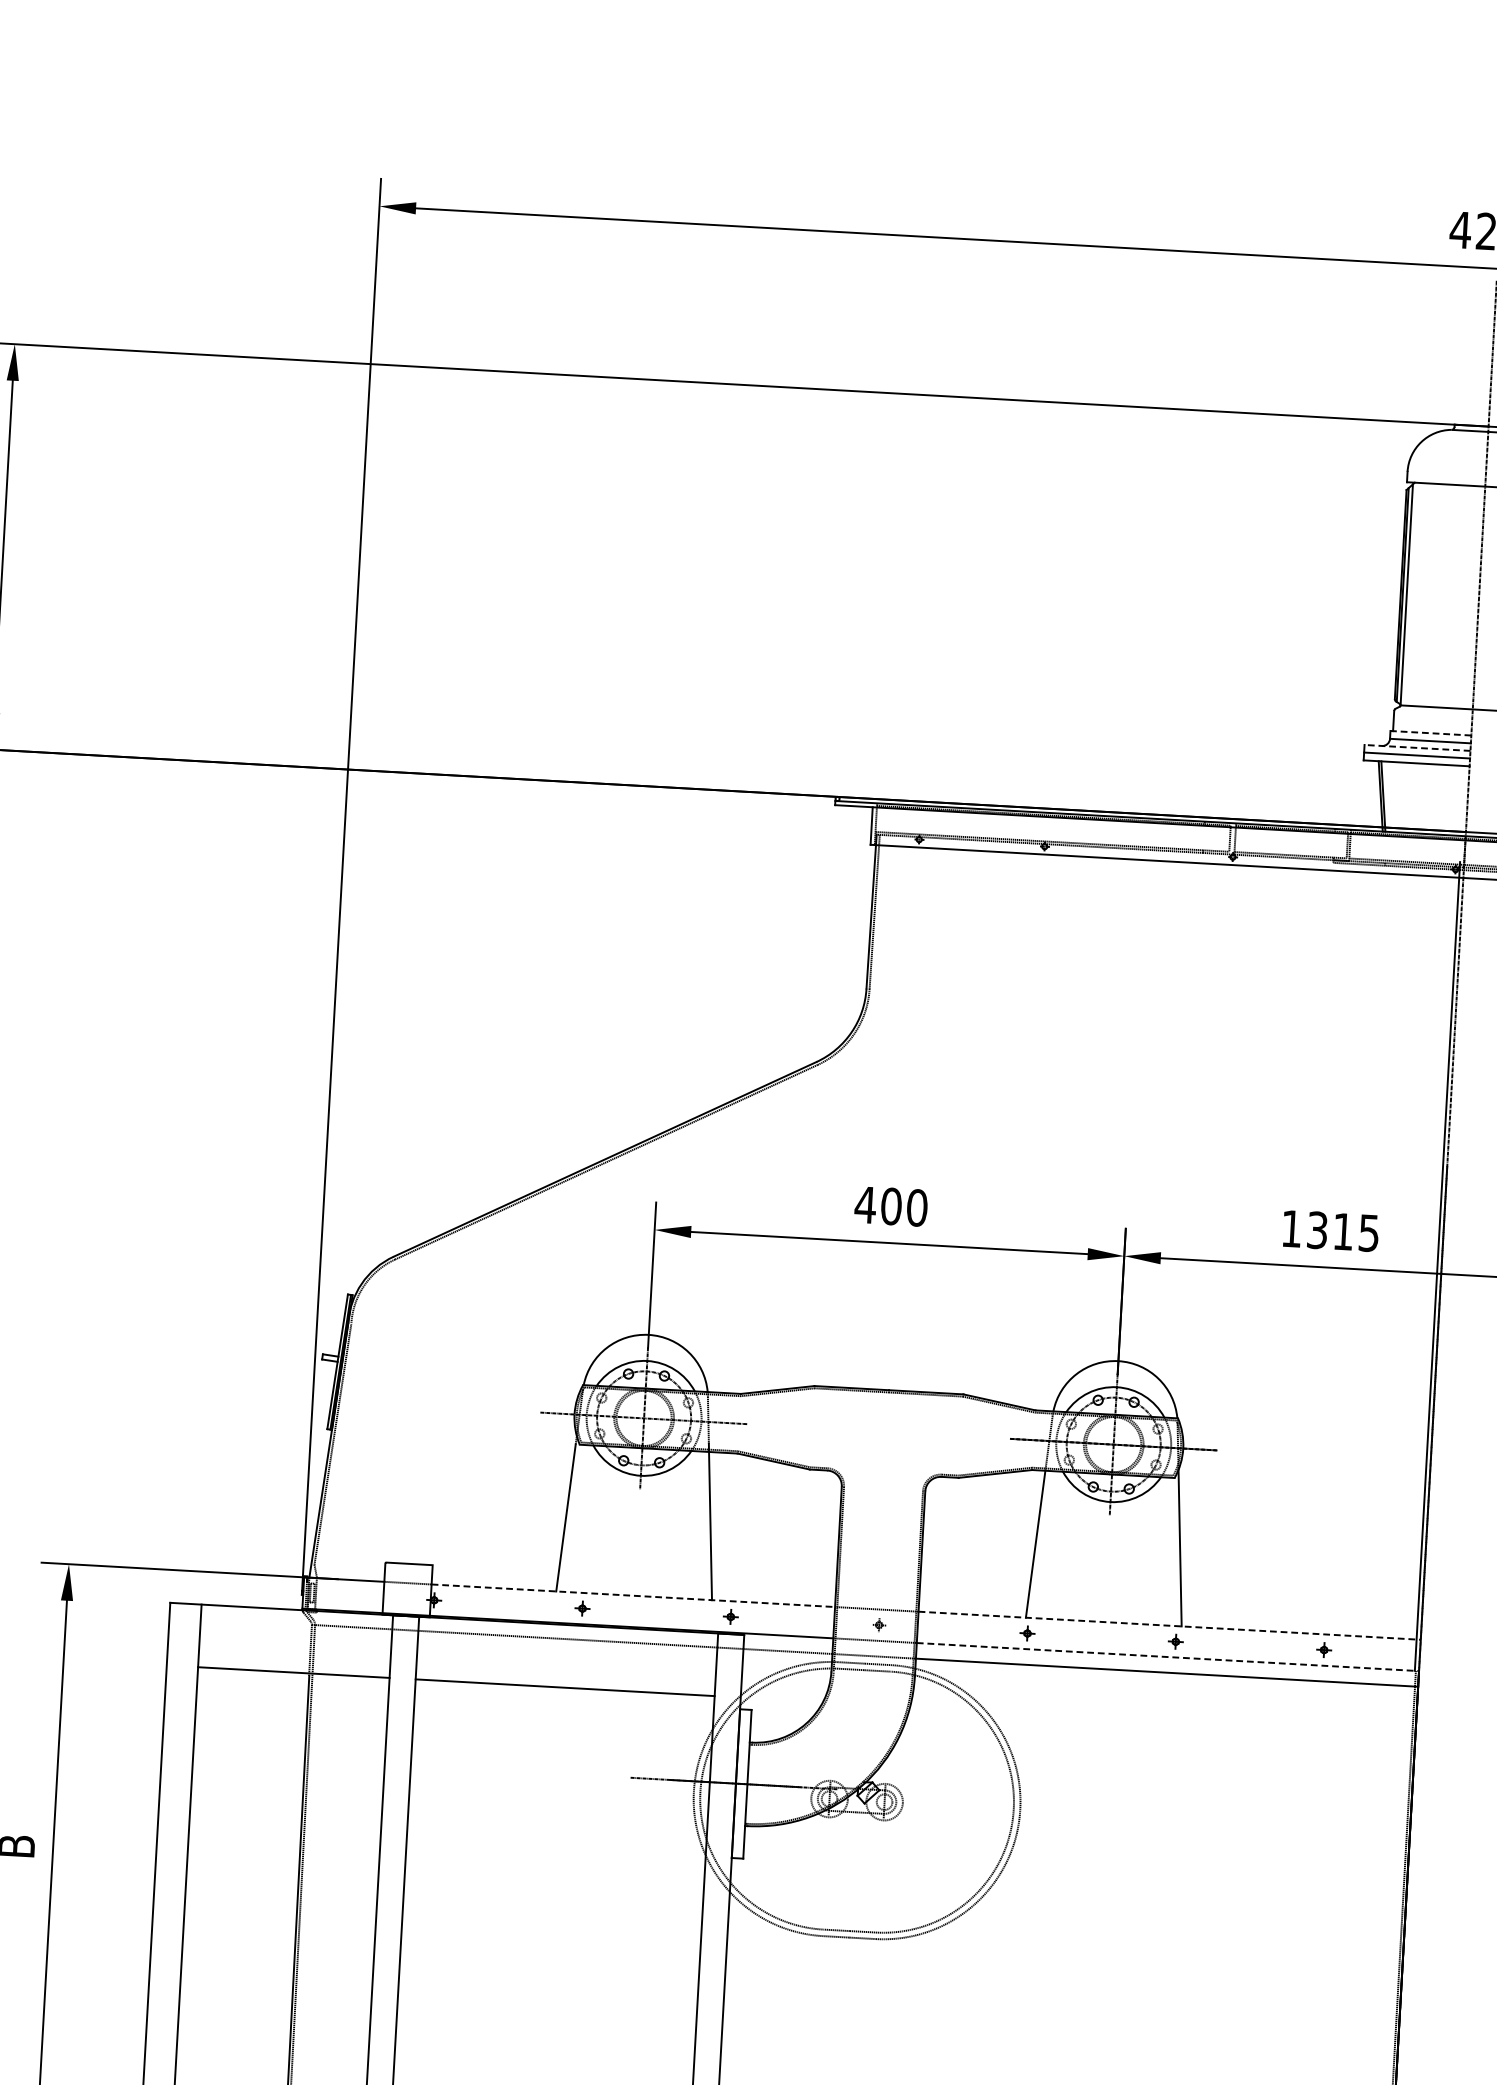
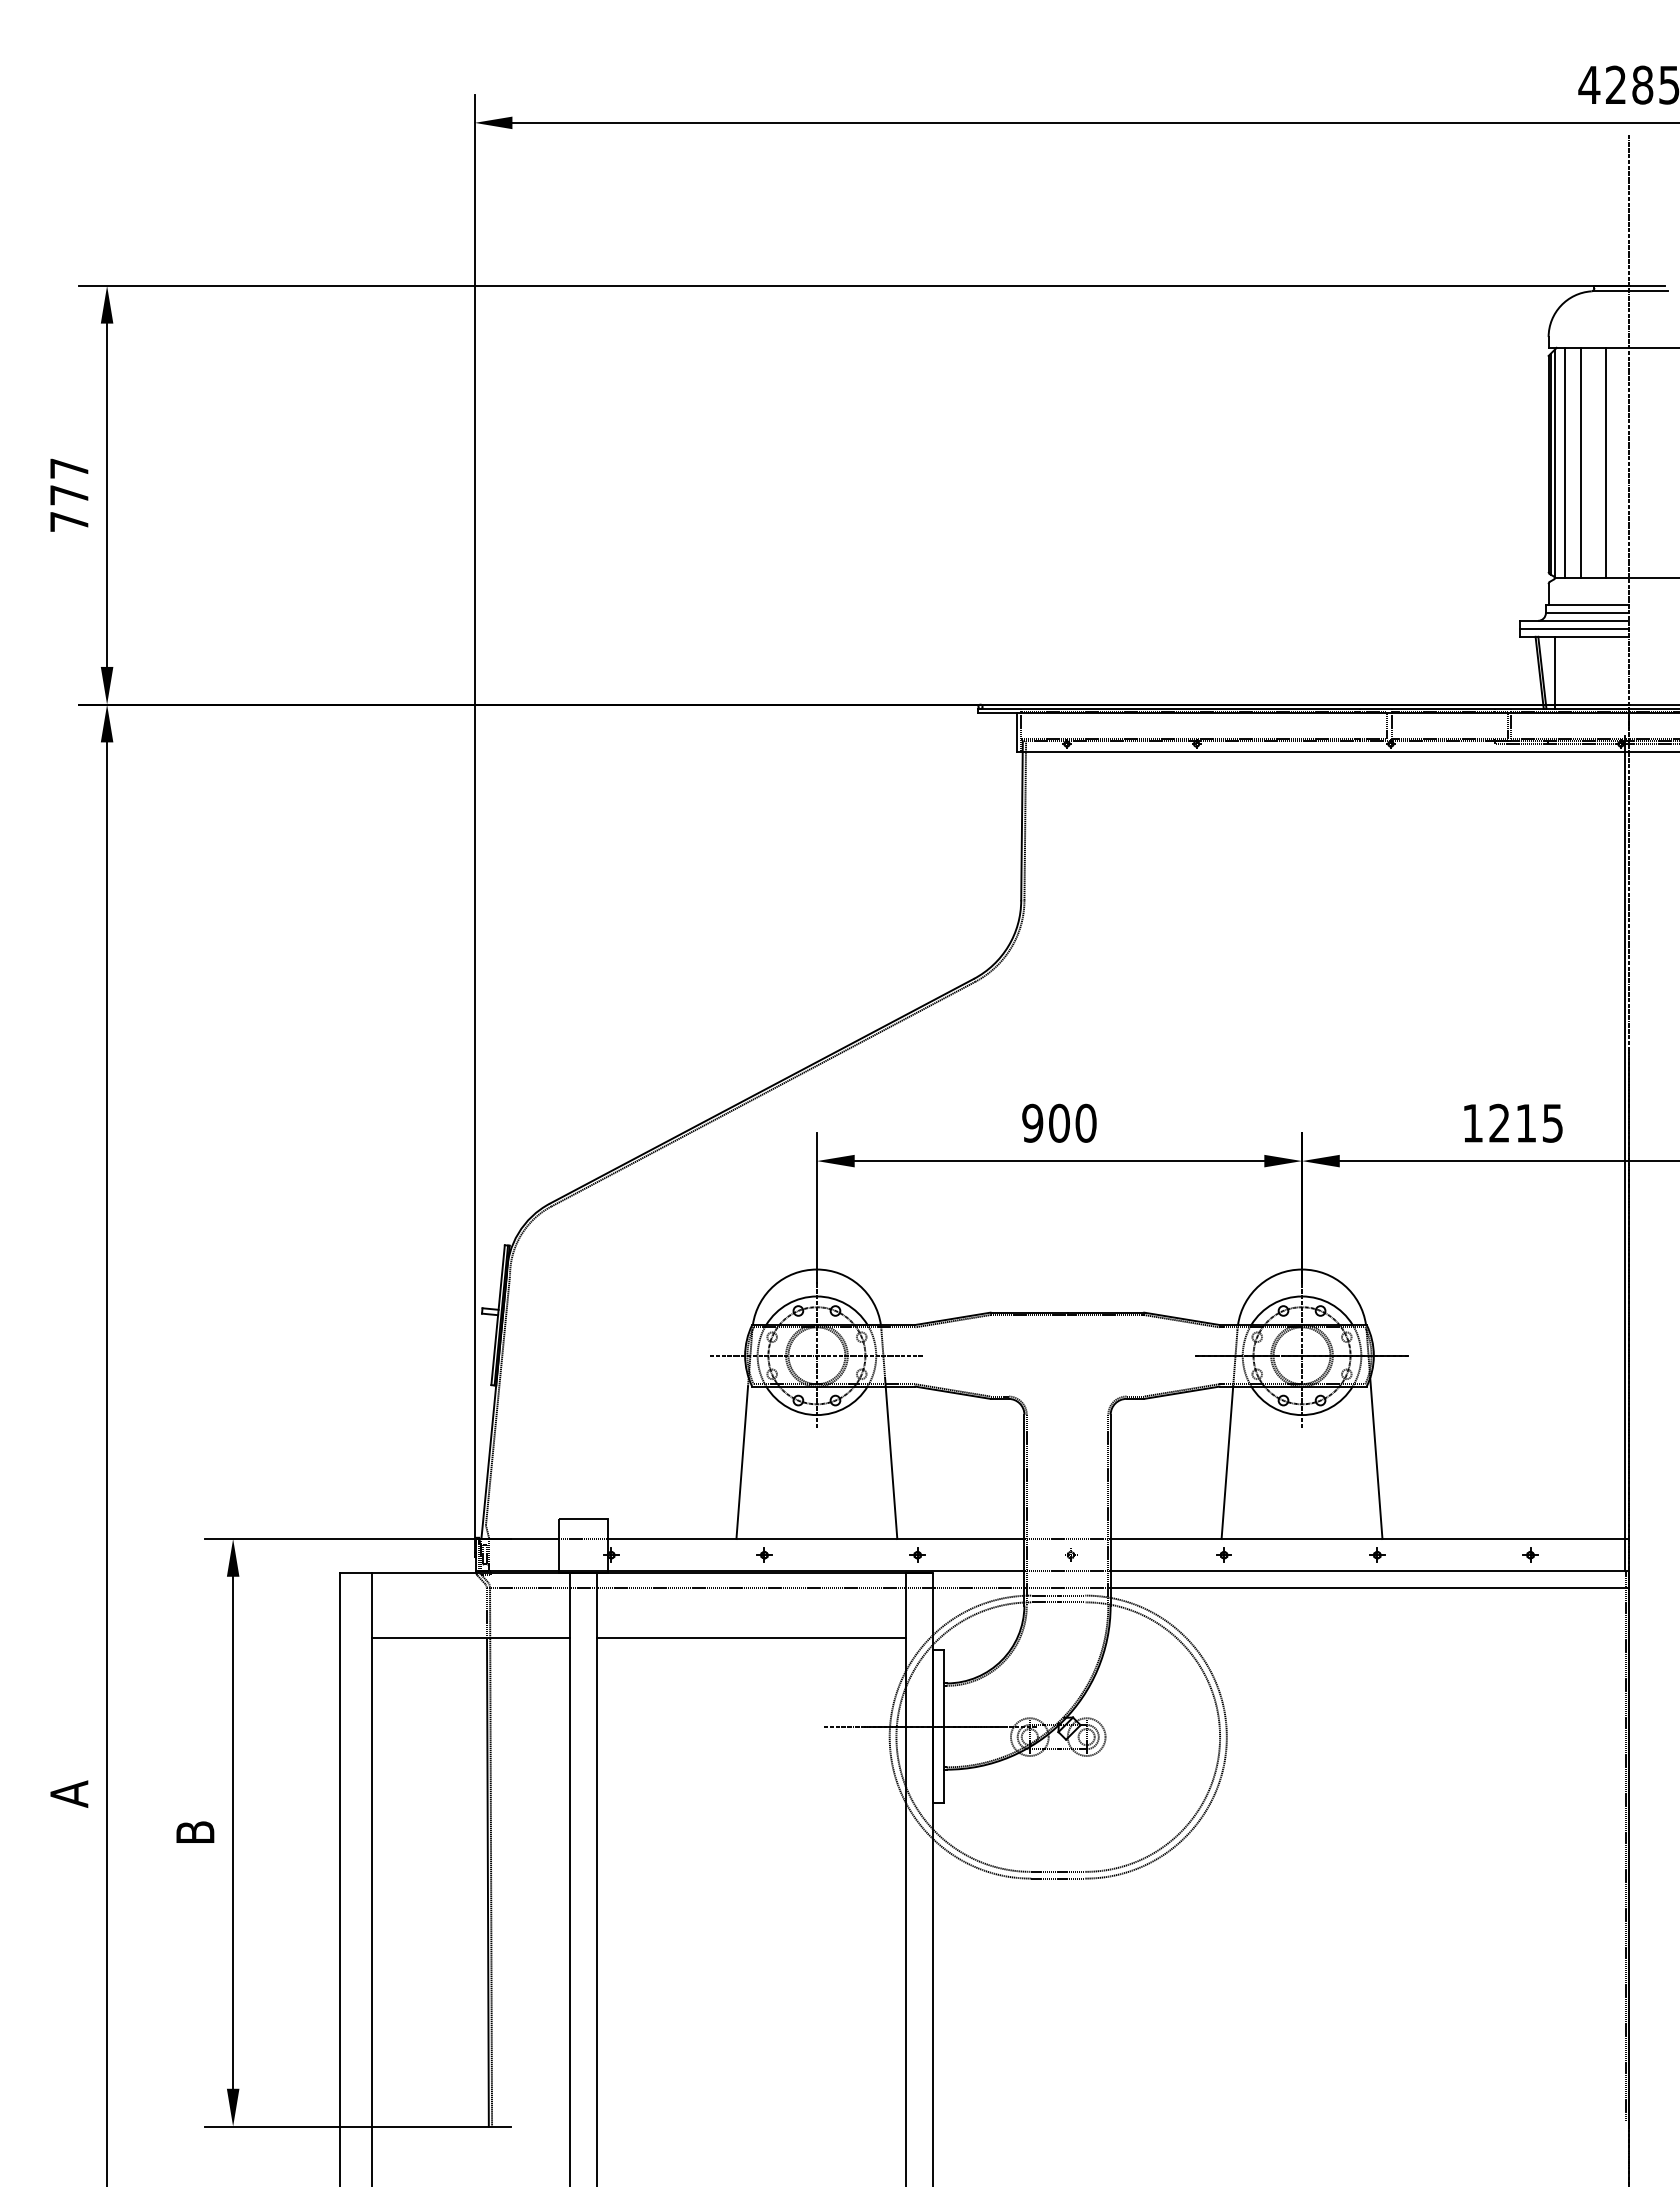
line: (1416, 594) -> (1564, 462), added
line: (1432, 595) -> (1581, 462), added
line: (1456, 596) -> (1606, 462), added
line: (1430, 732) -> (1587, 604), dashed -> solid
line: (1417, 747) -> (1574, 620), dashed -> solid
line: (1395, 796) -> (1554, 672), added
text: (865, 1204) -> (1032, 1122), 400 -> 900
text: (1317, 1230) -> (1499, 1123), 1315 -> 1215
line: (633, 1596) -> (816, 1539), dashed -> solid
line: (1170, 1626) -> (1370, 1539), dashed -> solid
line: (1168, 1657) -> (1370, 1571), dashed -> solid

